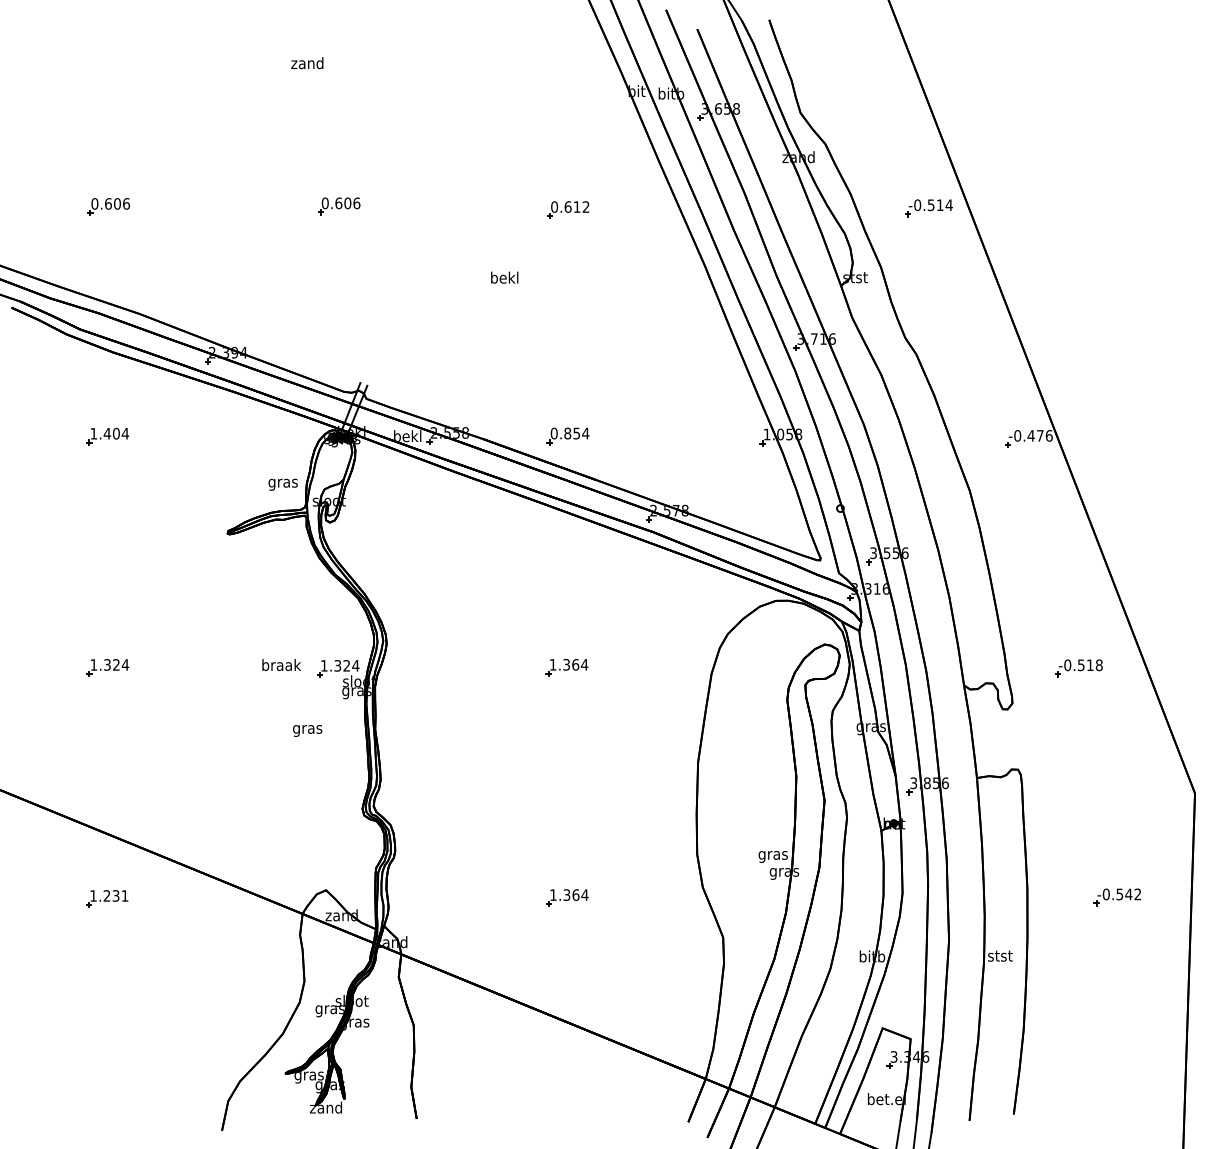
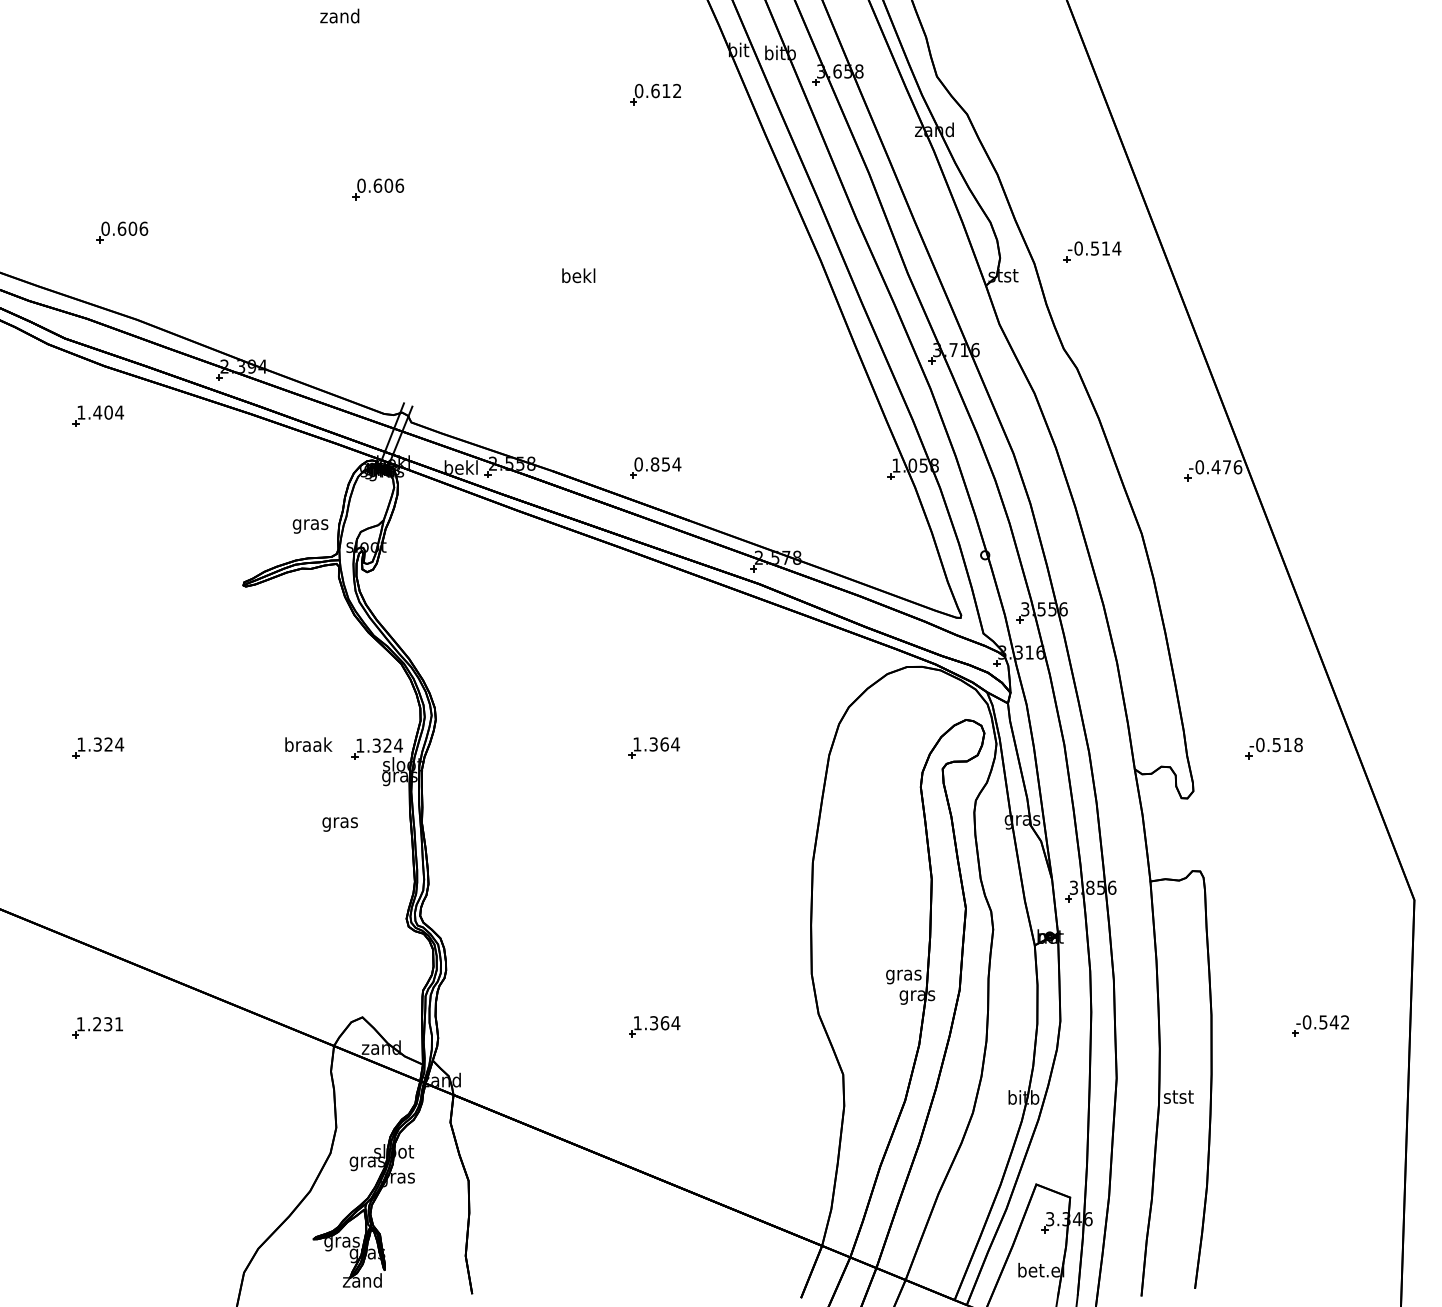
part: (108, 206) -> (122, 231), moved
part: (928, 208) -> (1091, 252), moved
part: (568, 209) -> (655, 93), moved
part: (107, 436) -> (97, 415), moved

